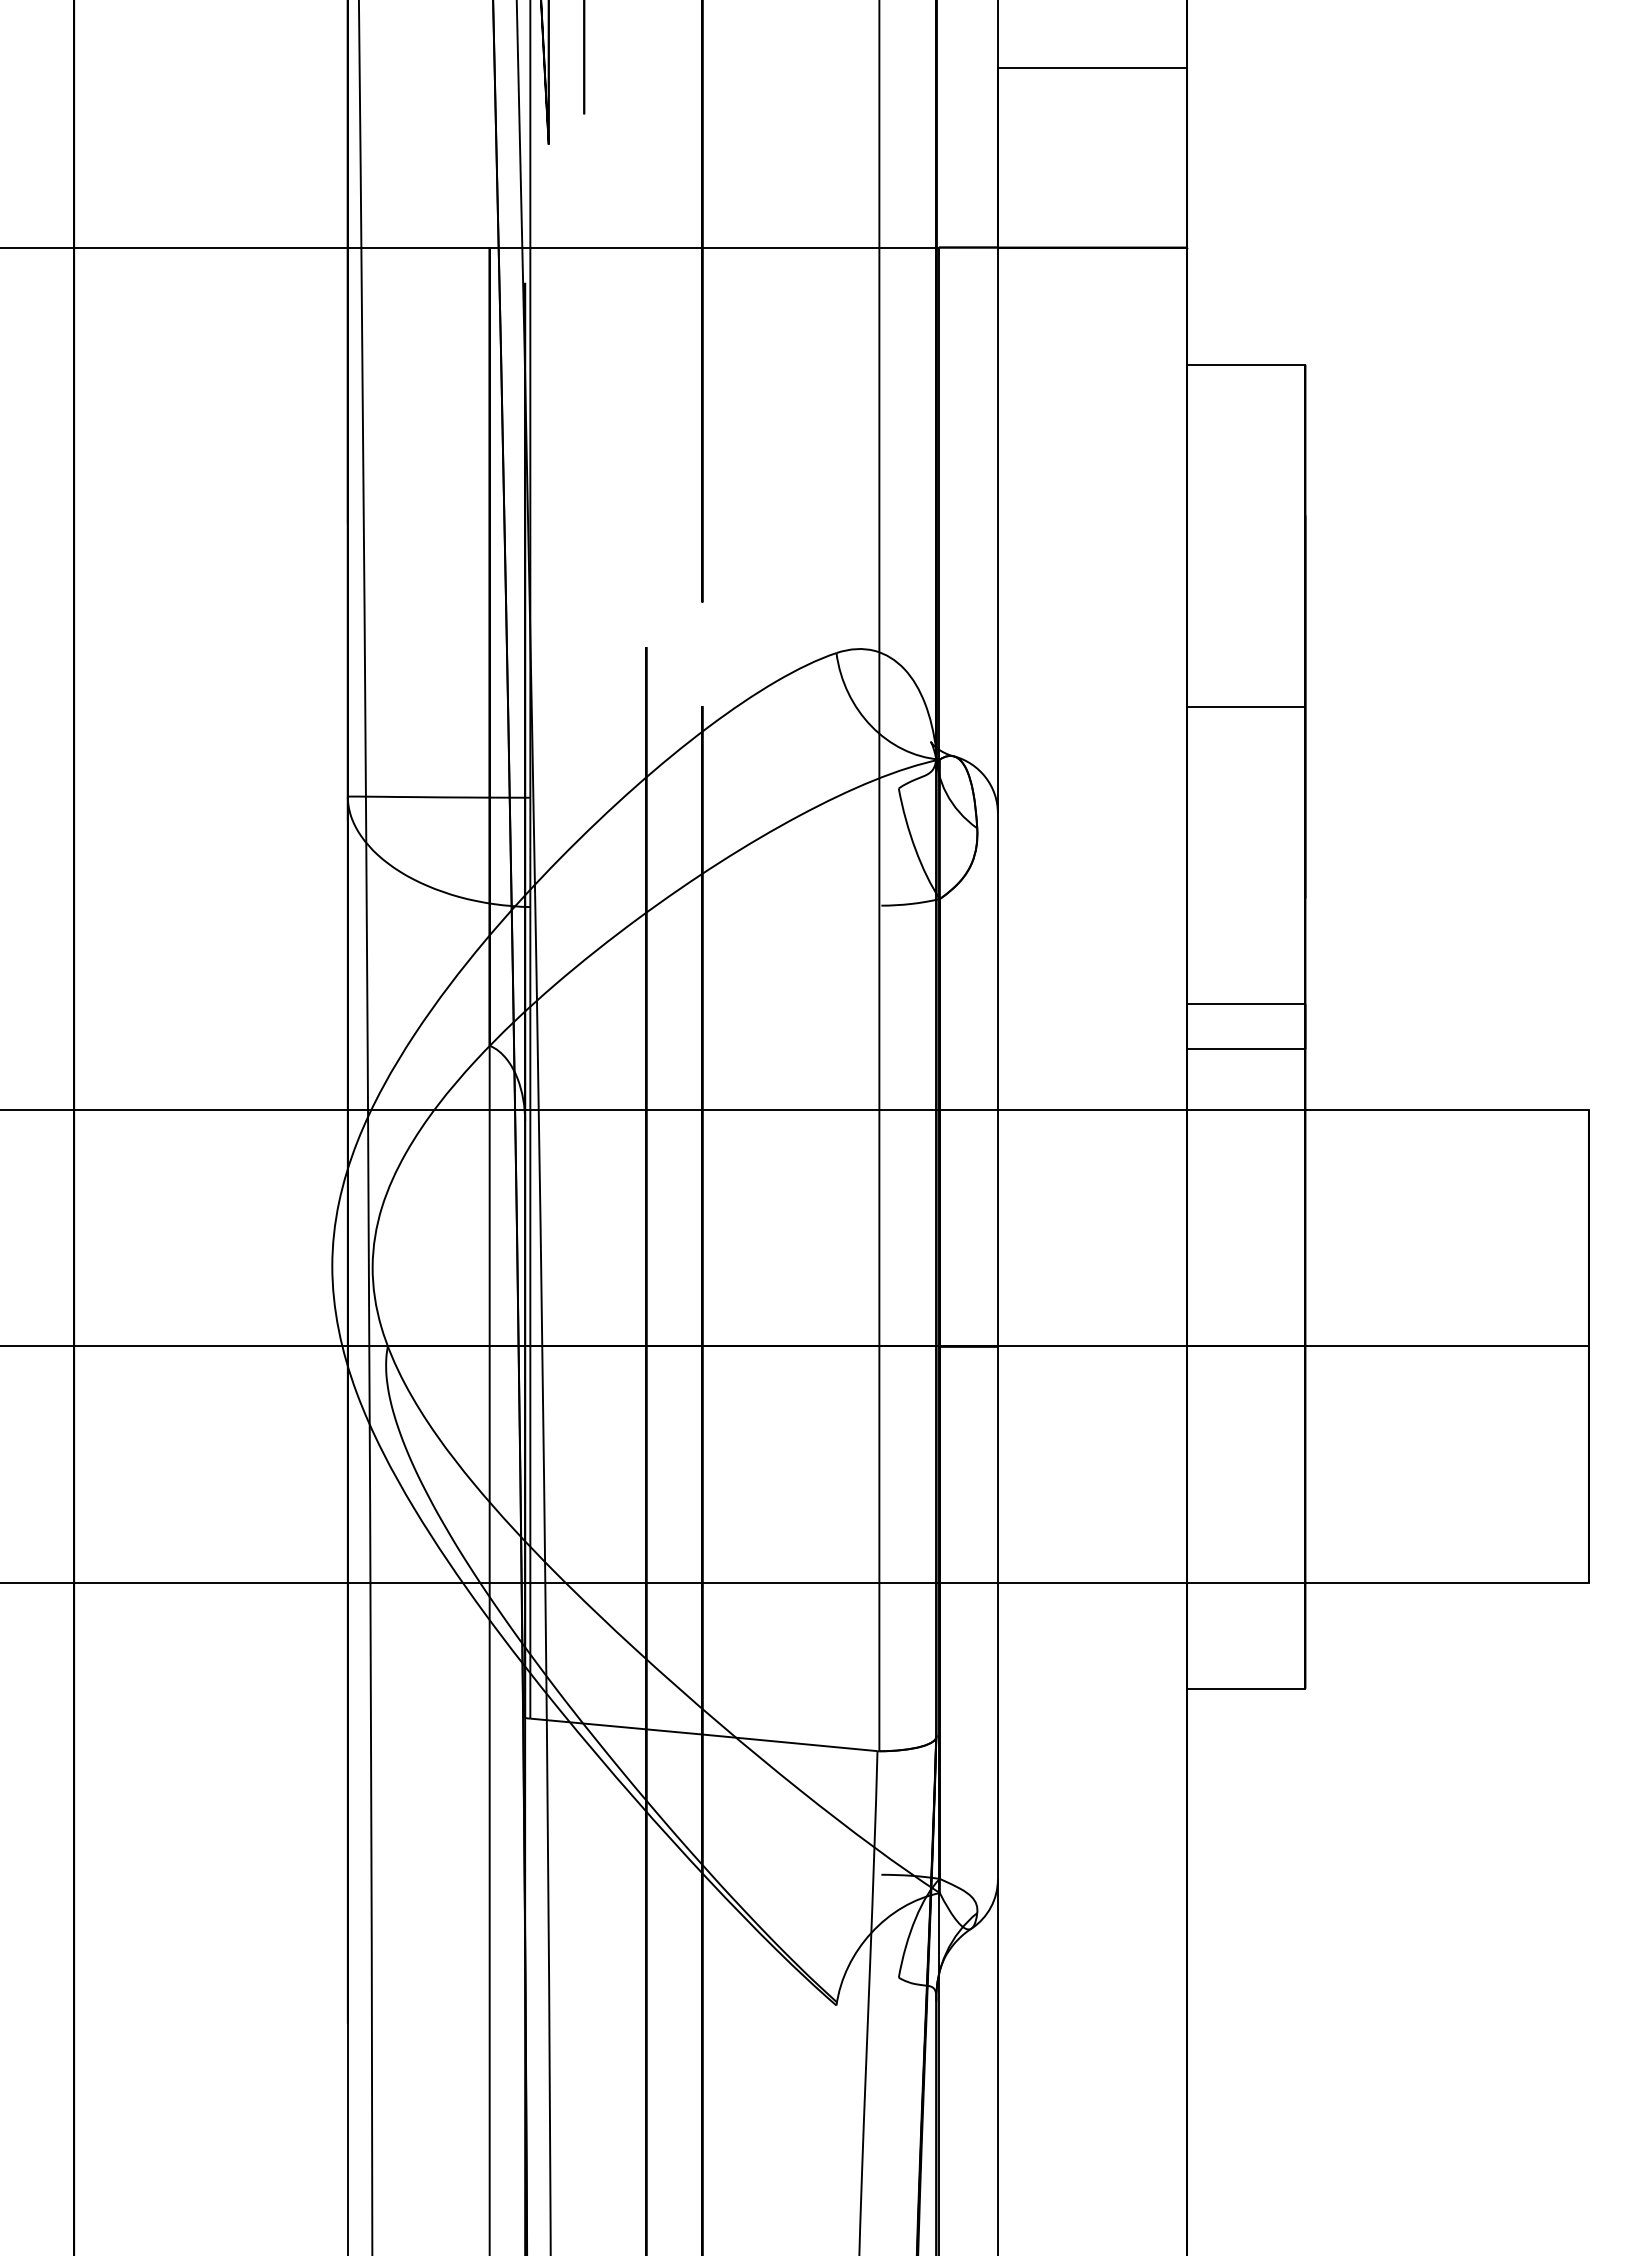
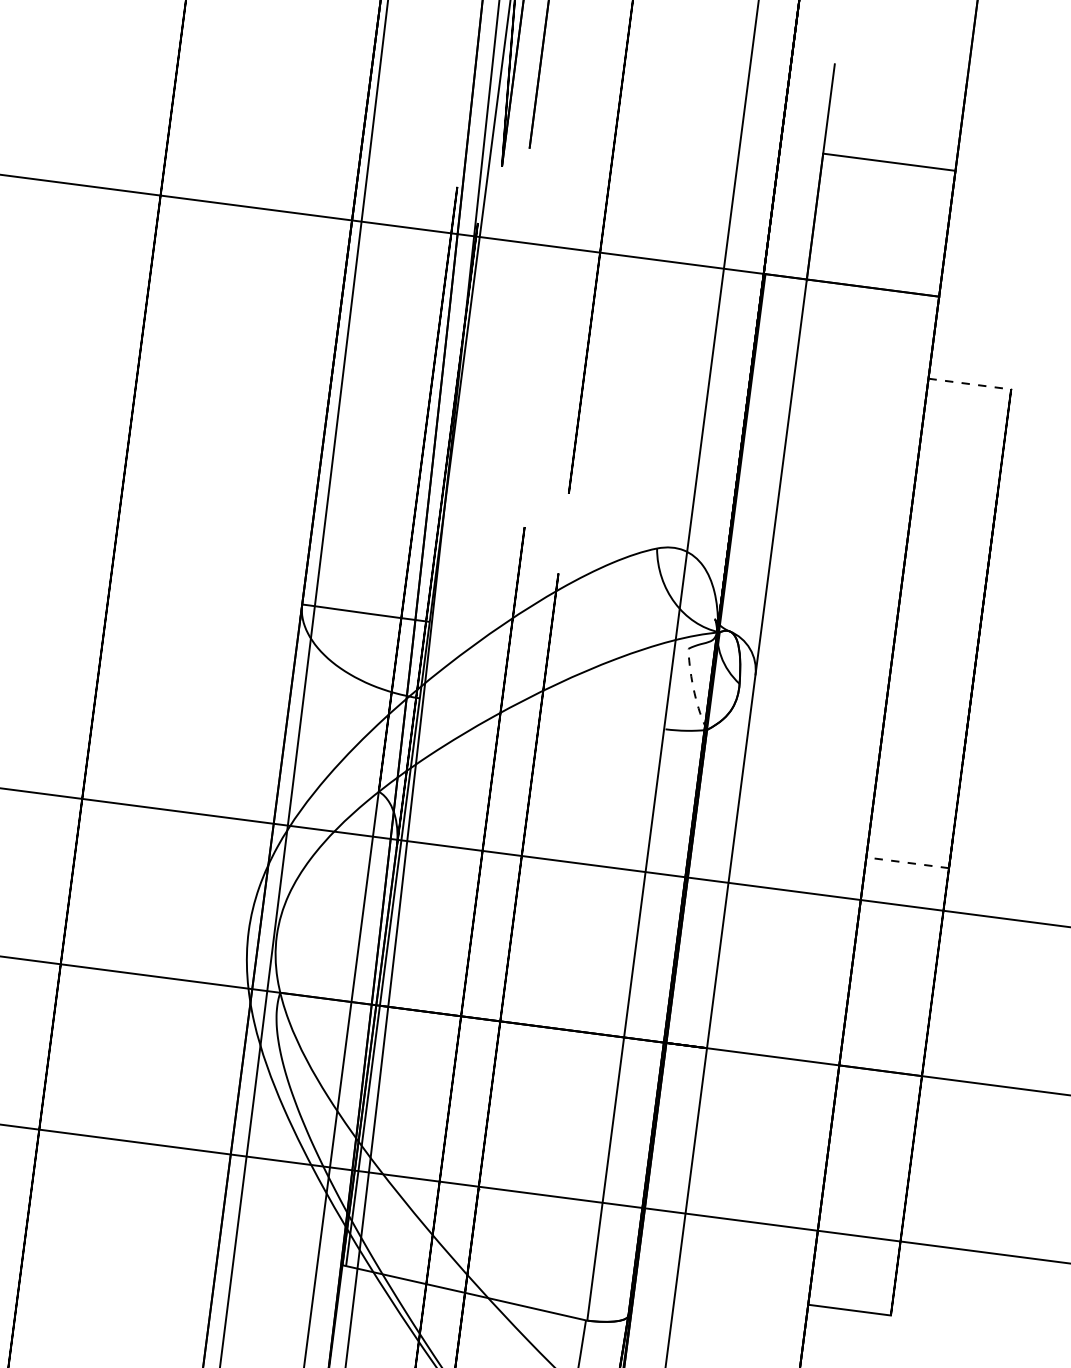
line: (1246, 364) -> (970, 383), solid -> dashed
line: (1246, 706) -> (939, 623), removed
arc: (915, 849) -> (694, 693), solid -> dashed
line: (1246, 1004) -> (911, 831), removed
line: (1245, 1049) -> (907, 862), solid -> dashed

